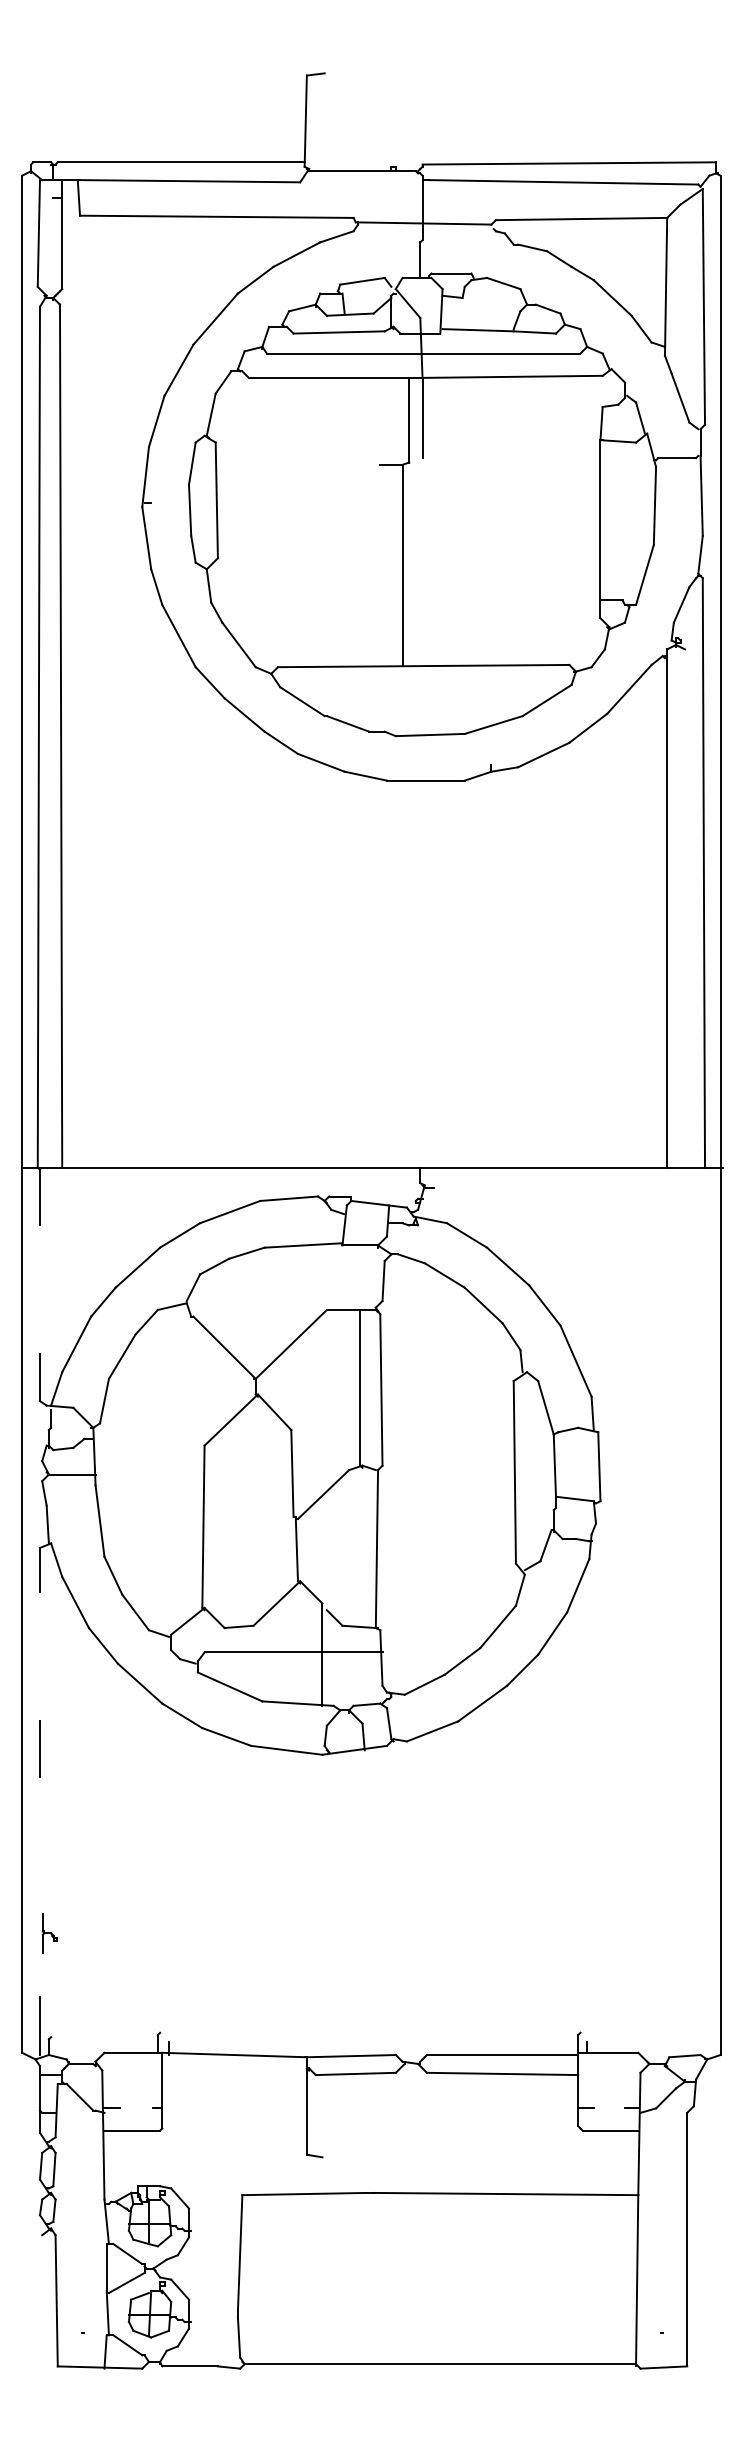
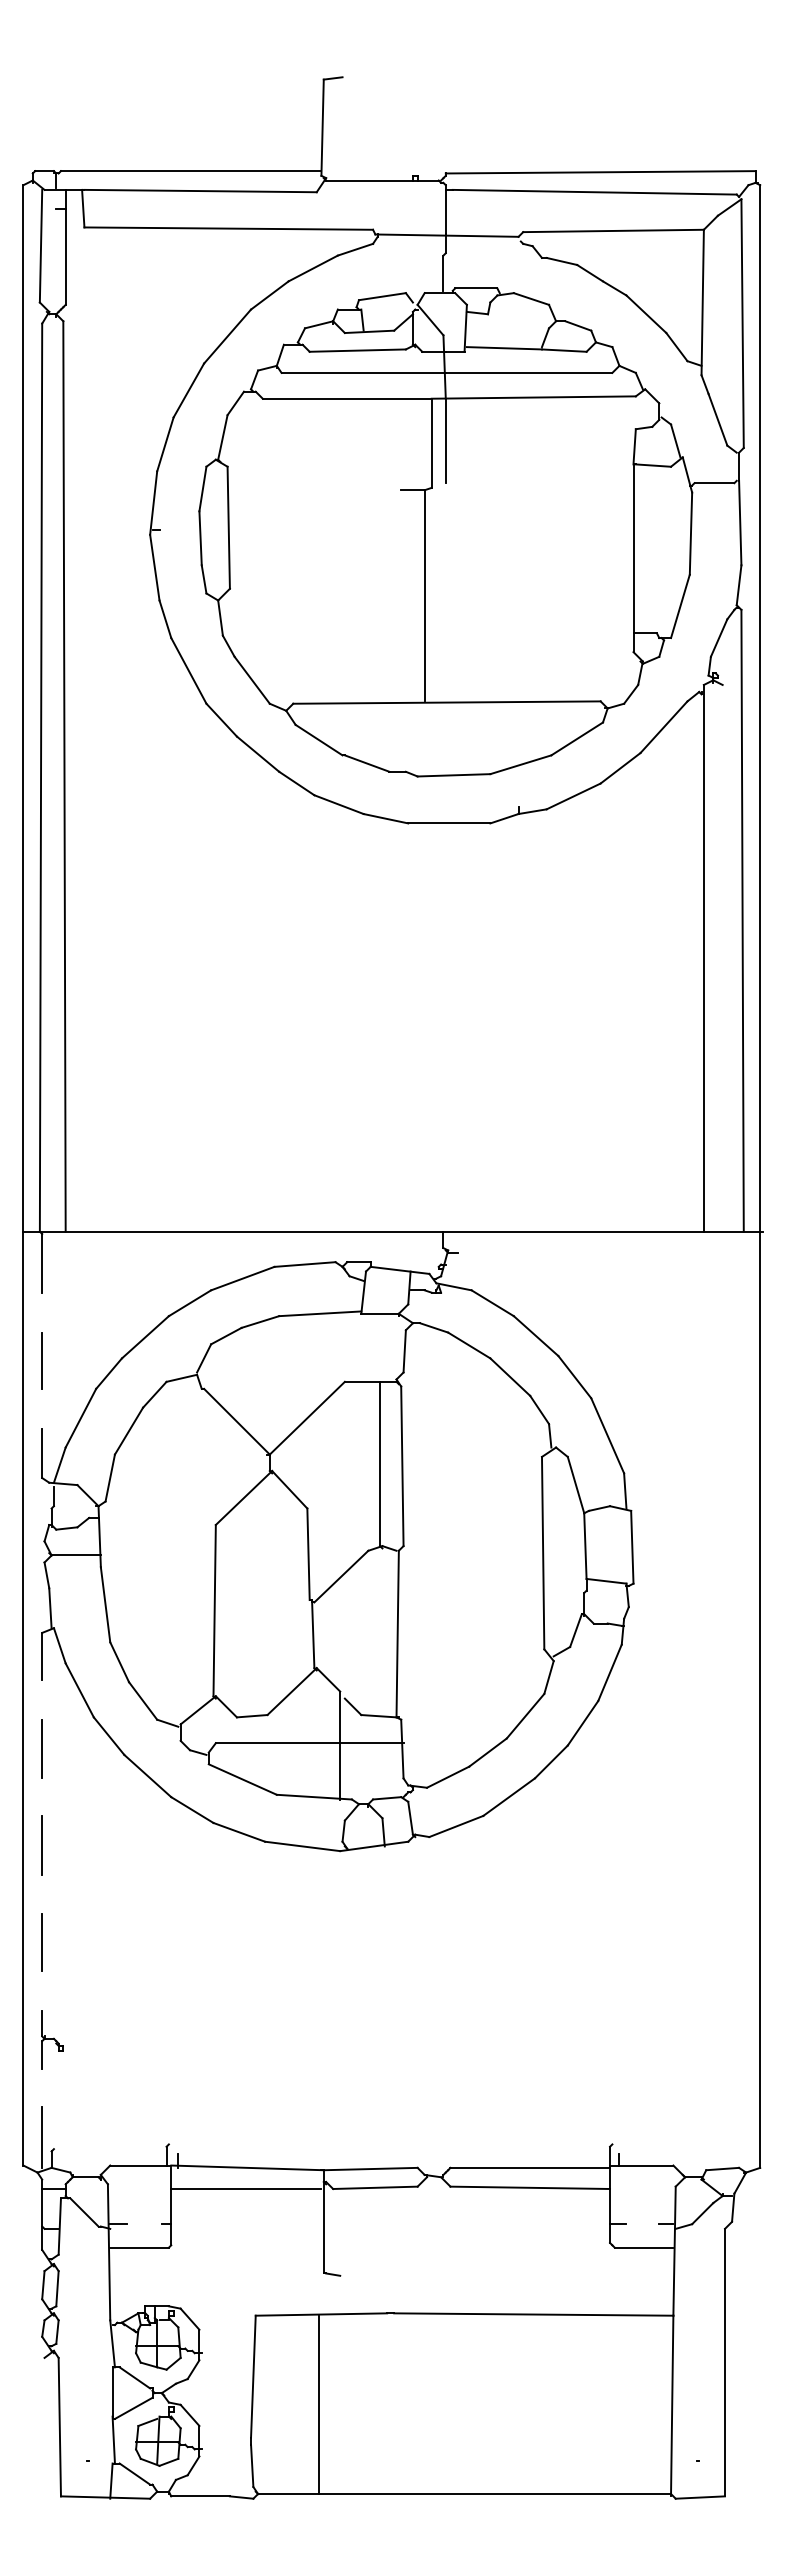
line: (40, 1289) -> (42, 1360), added
line: (40, 1657) -> (42, 1748), added
line: (40, 1841) -> (42, 1942), added
part: (49, 1933) -> (52, 2039), size x1.43
line: (233, 2075) -> (246, 2189), added
line: (302, 2279) -> (319, 2404), added

